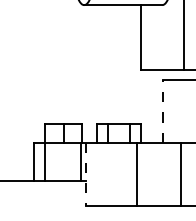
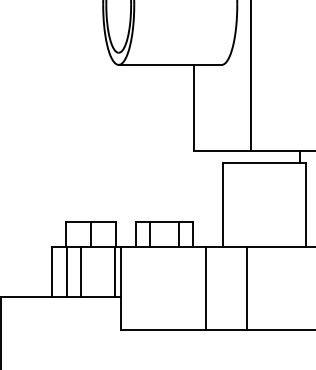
line: (162, 110) -> (222, 204), dashed -> solid
line: (55, 161) -> (80, 271), added
line: (137, 173) -> (206, 287), moved
line: (85, 174) -> (120, 288), dashed -> solid

